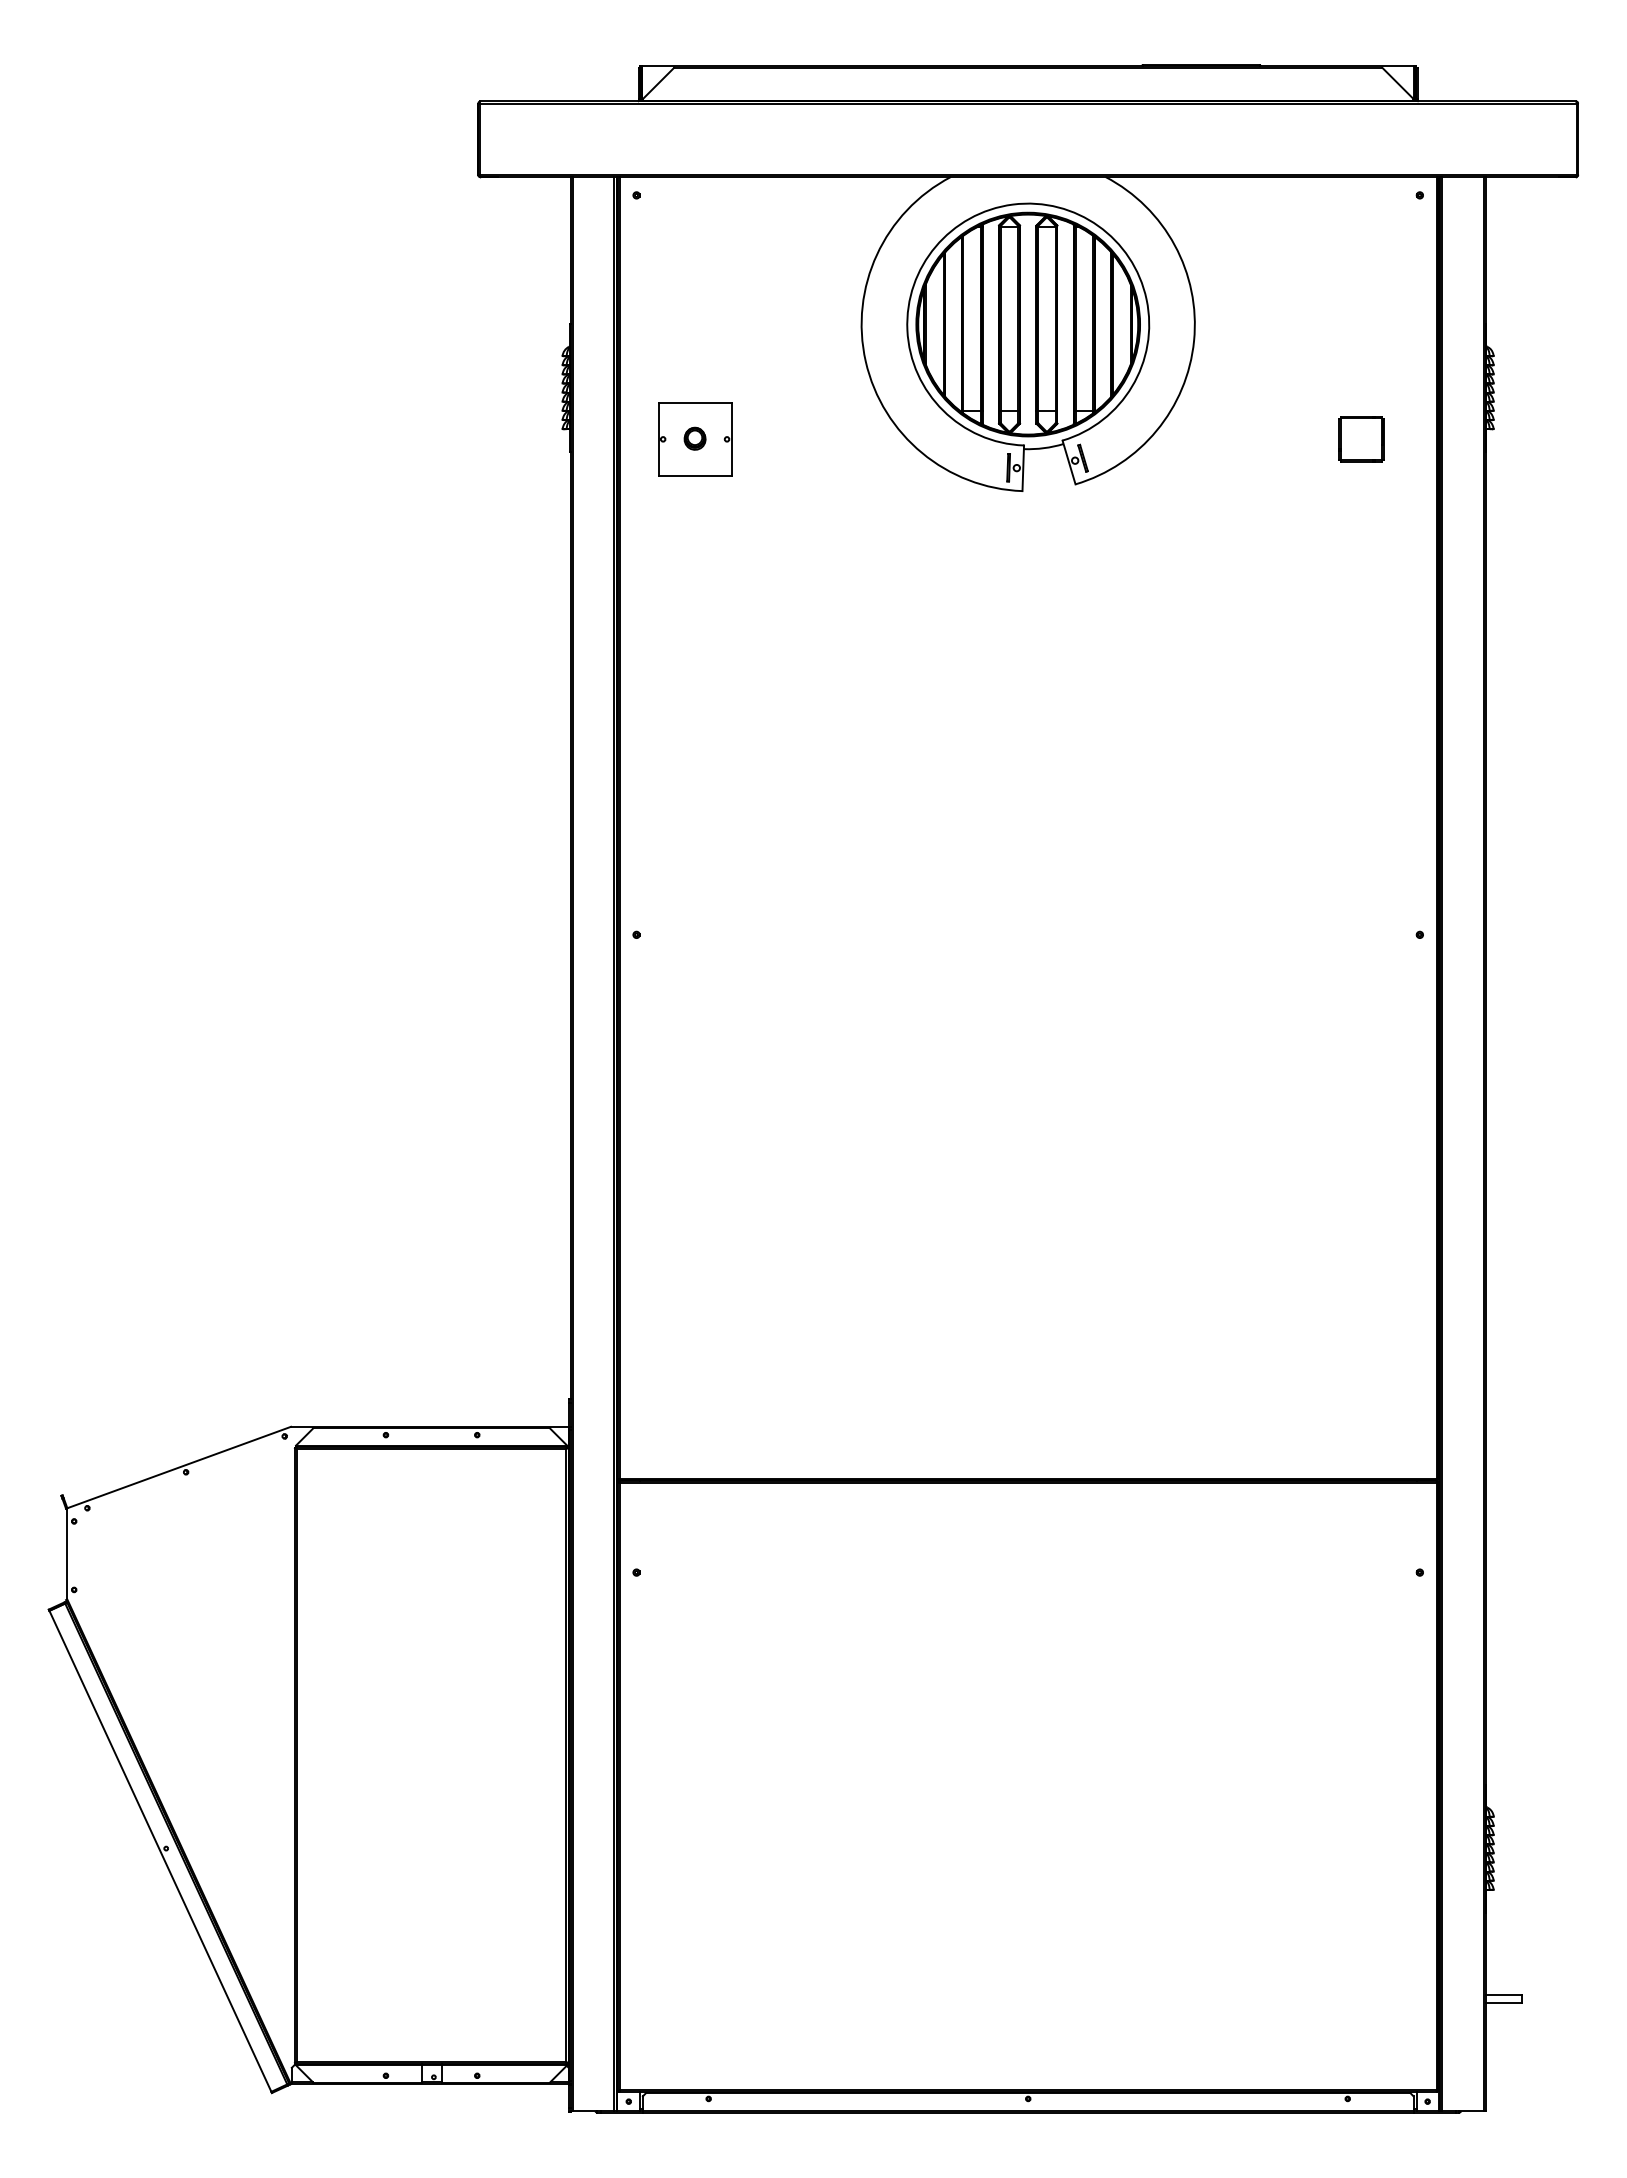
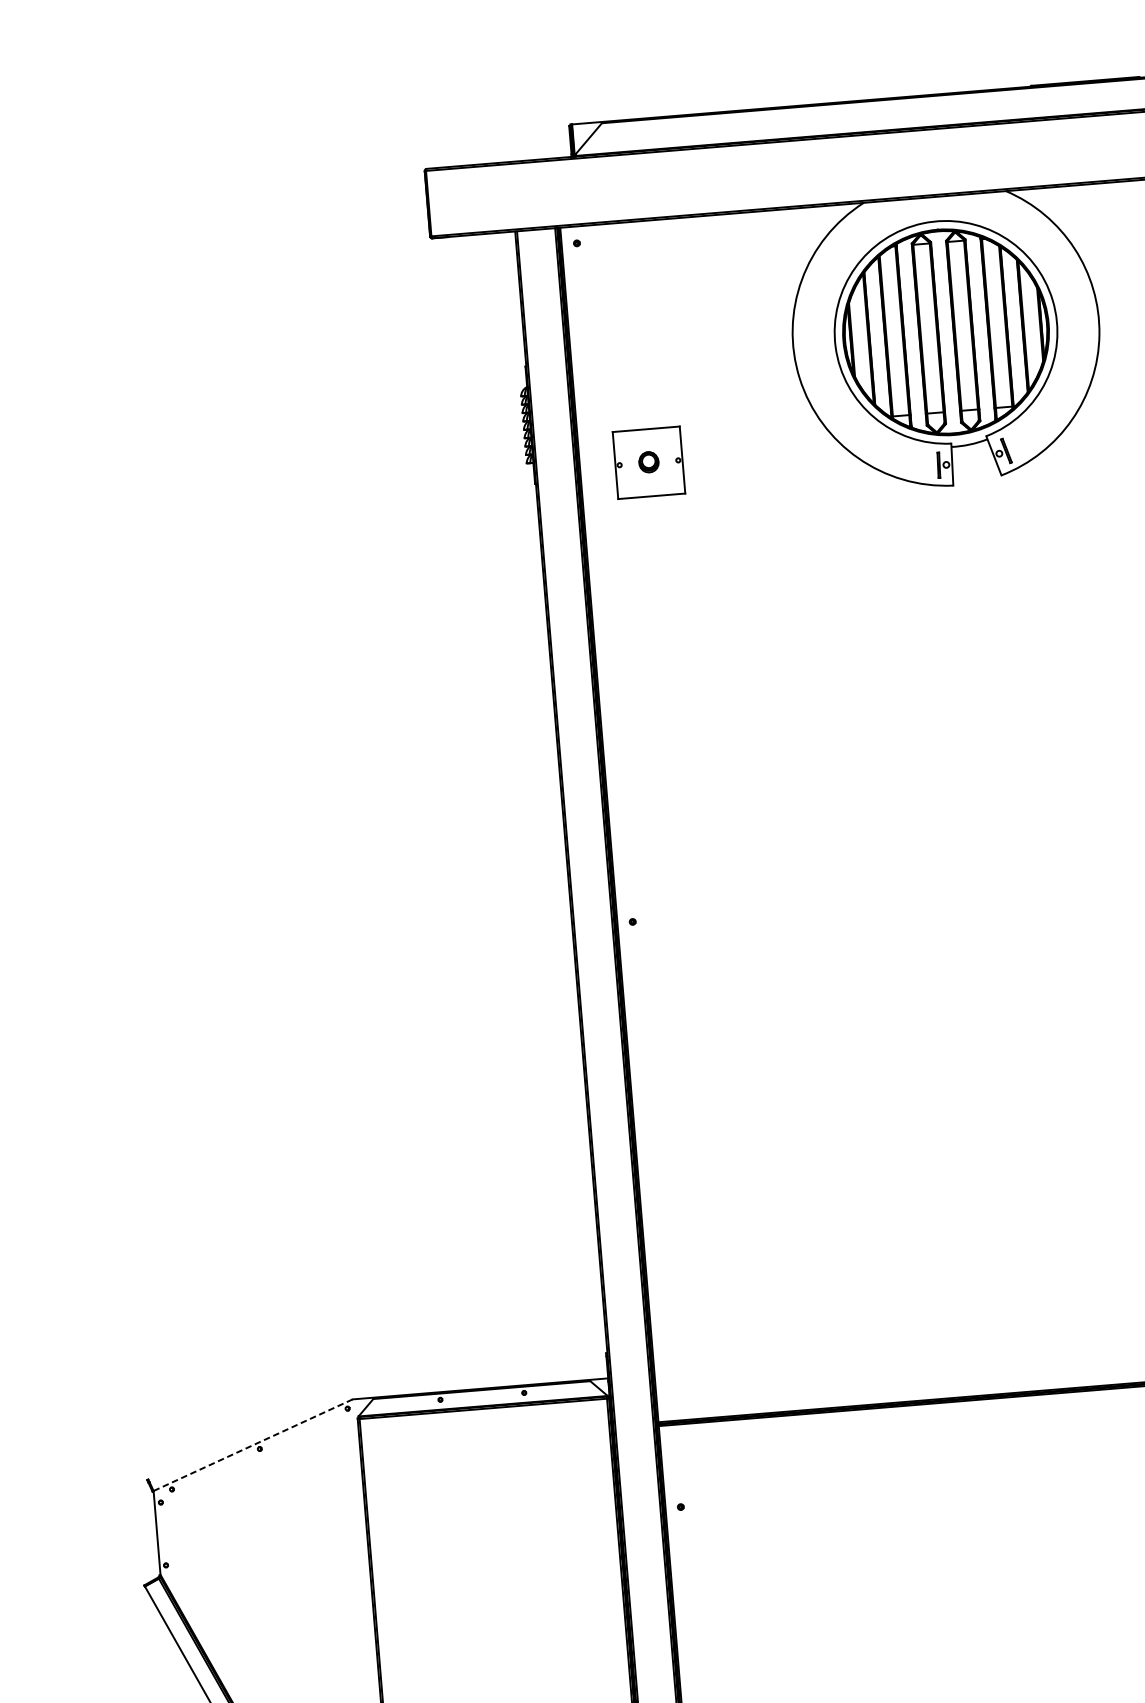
line: (179, 1467) -> (253, 1445), solid -> dashed

